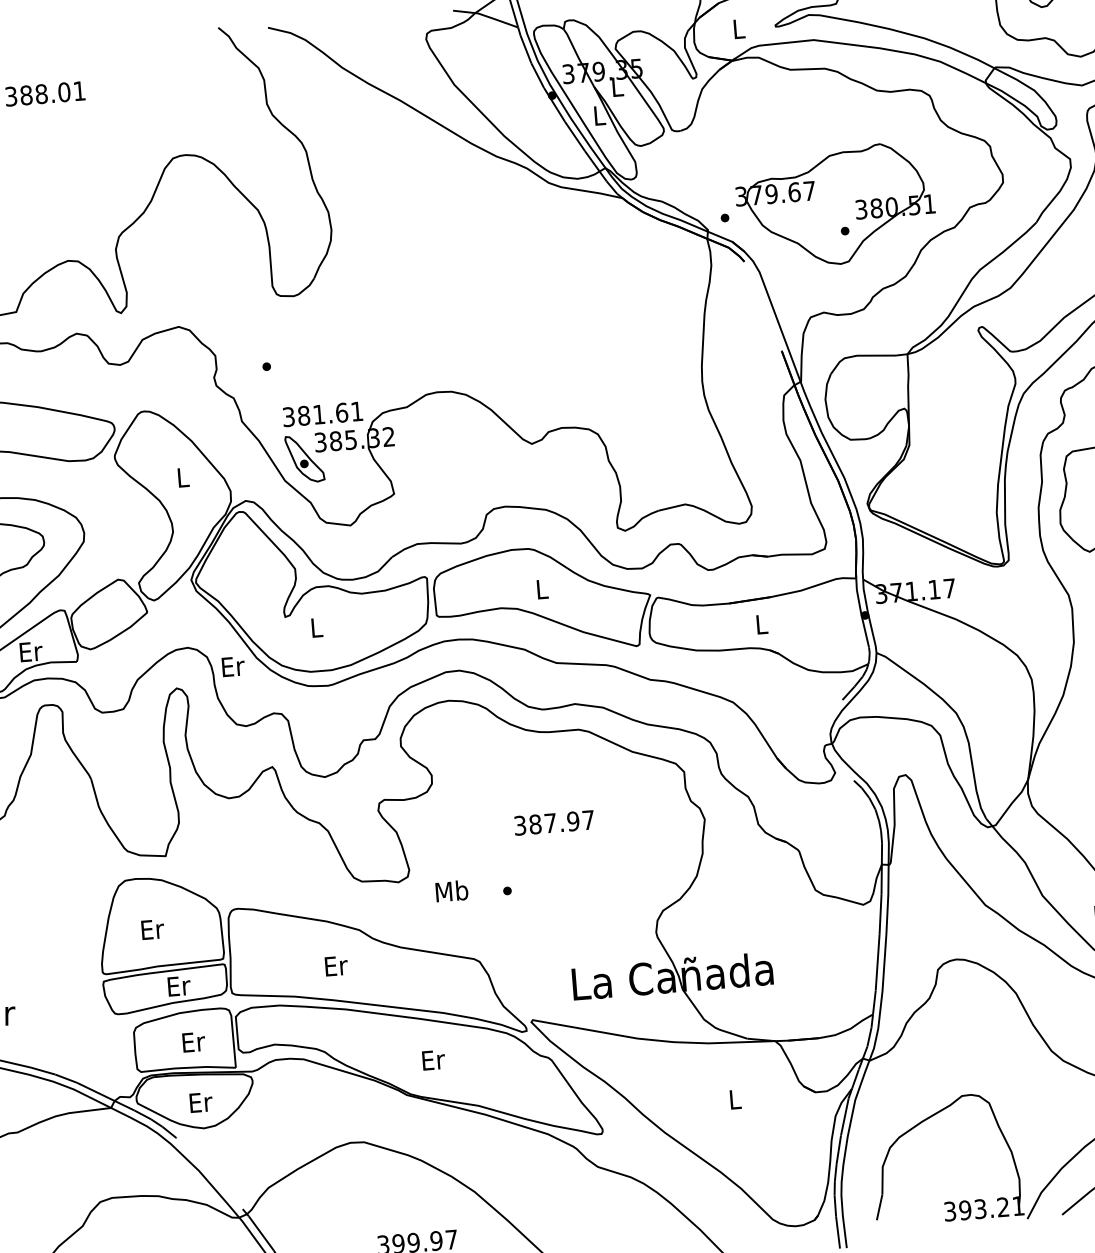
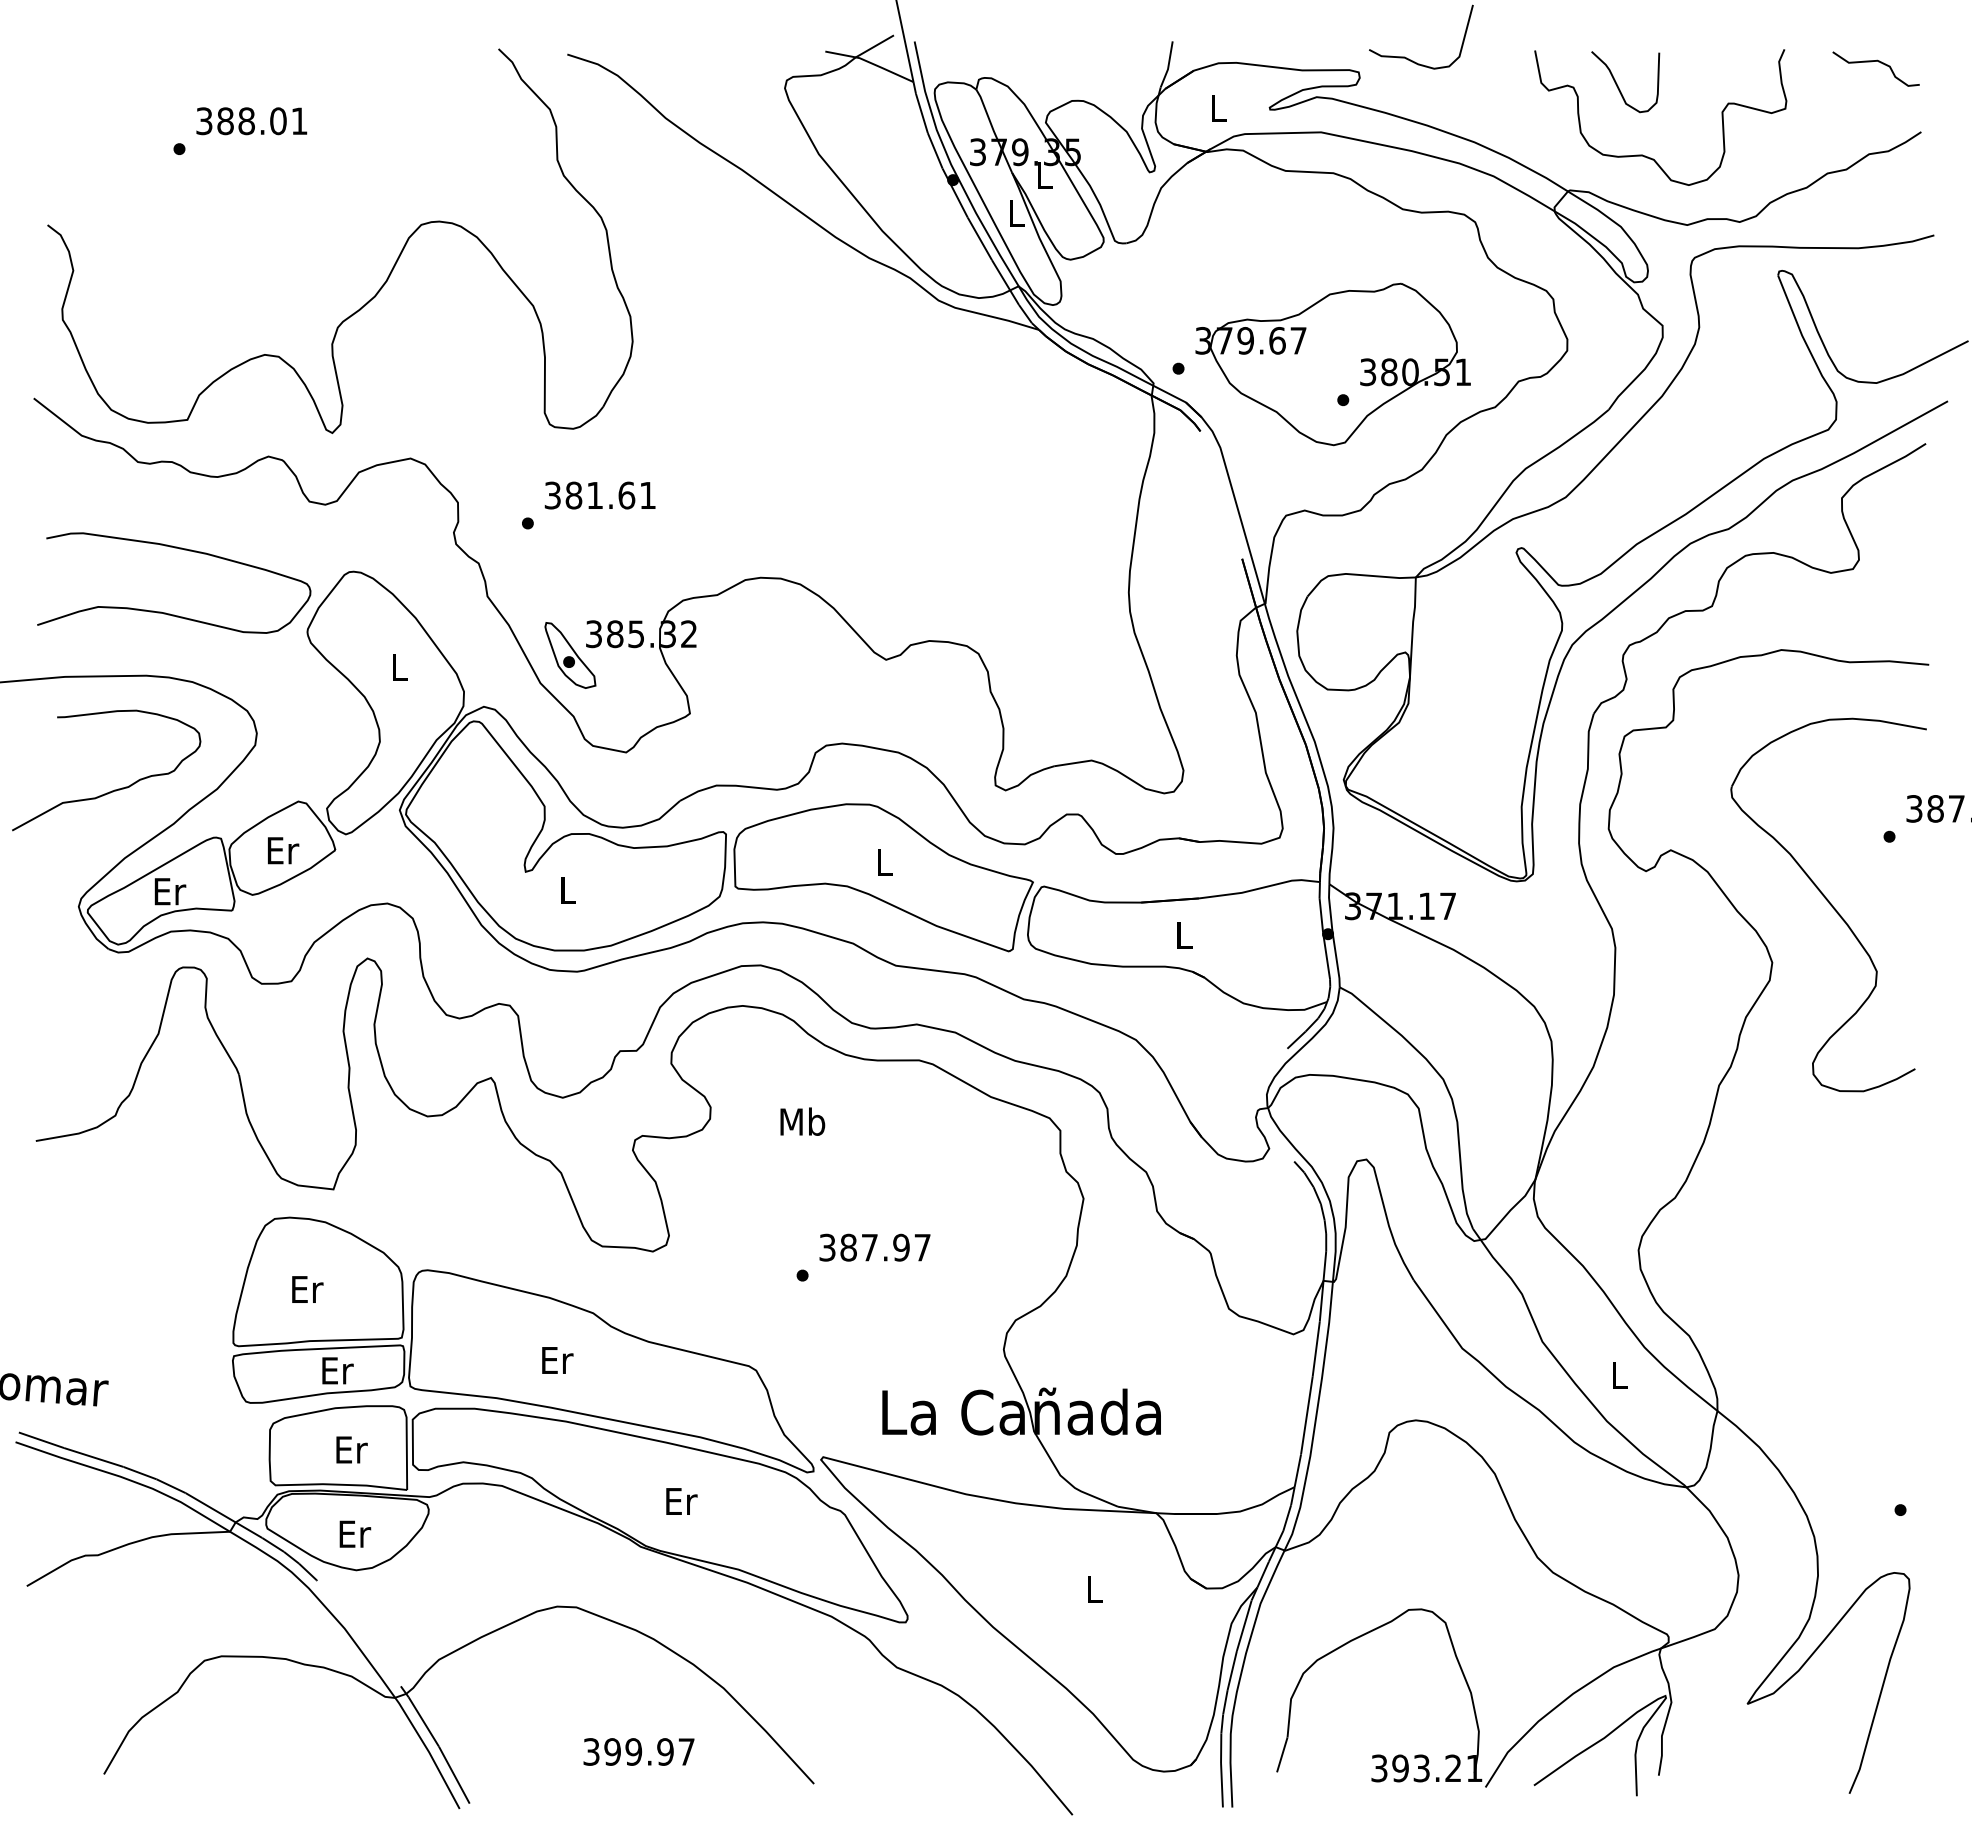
text: (322, 414) -> (599, 495), moved
text: (233, 666) -> (283, 850), moved
text: (553, 822) -> (874, 1247), moved
text: (451, 891) -> (802, 1121), moved

